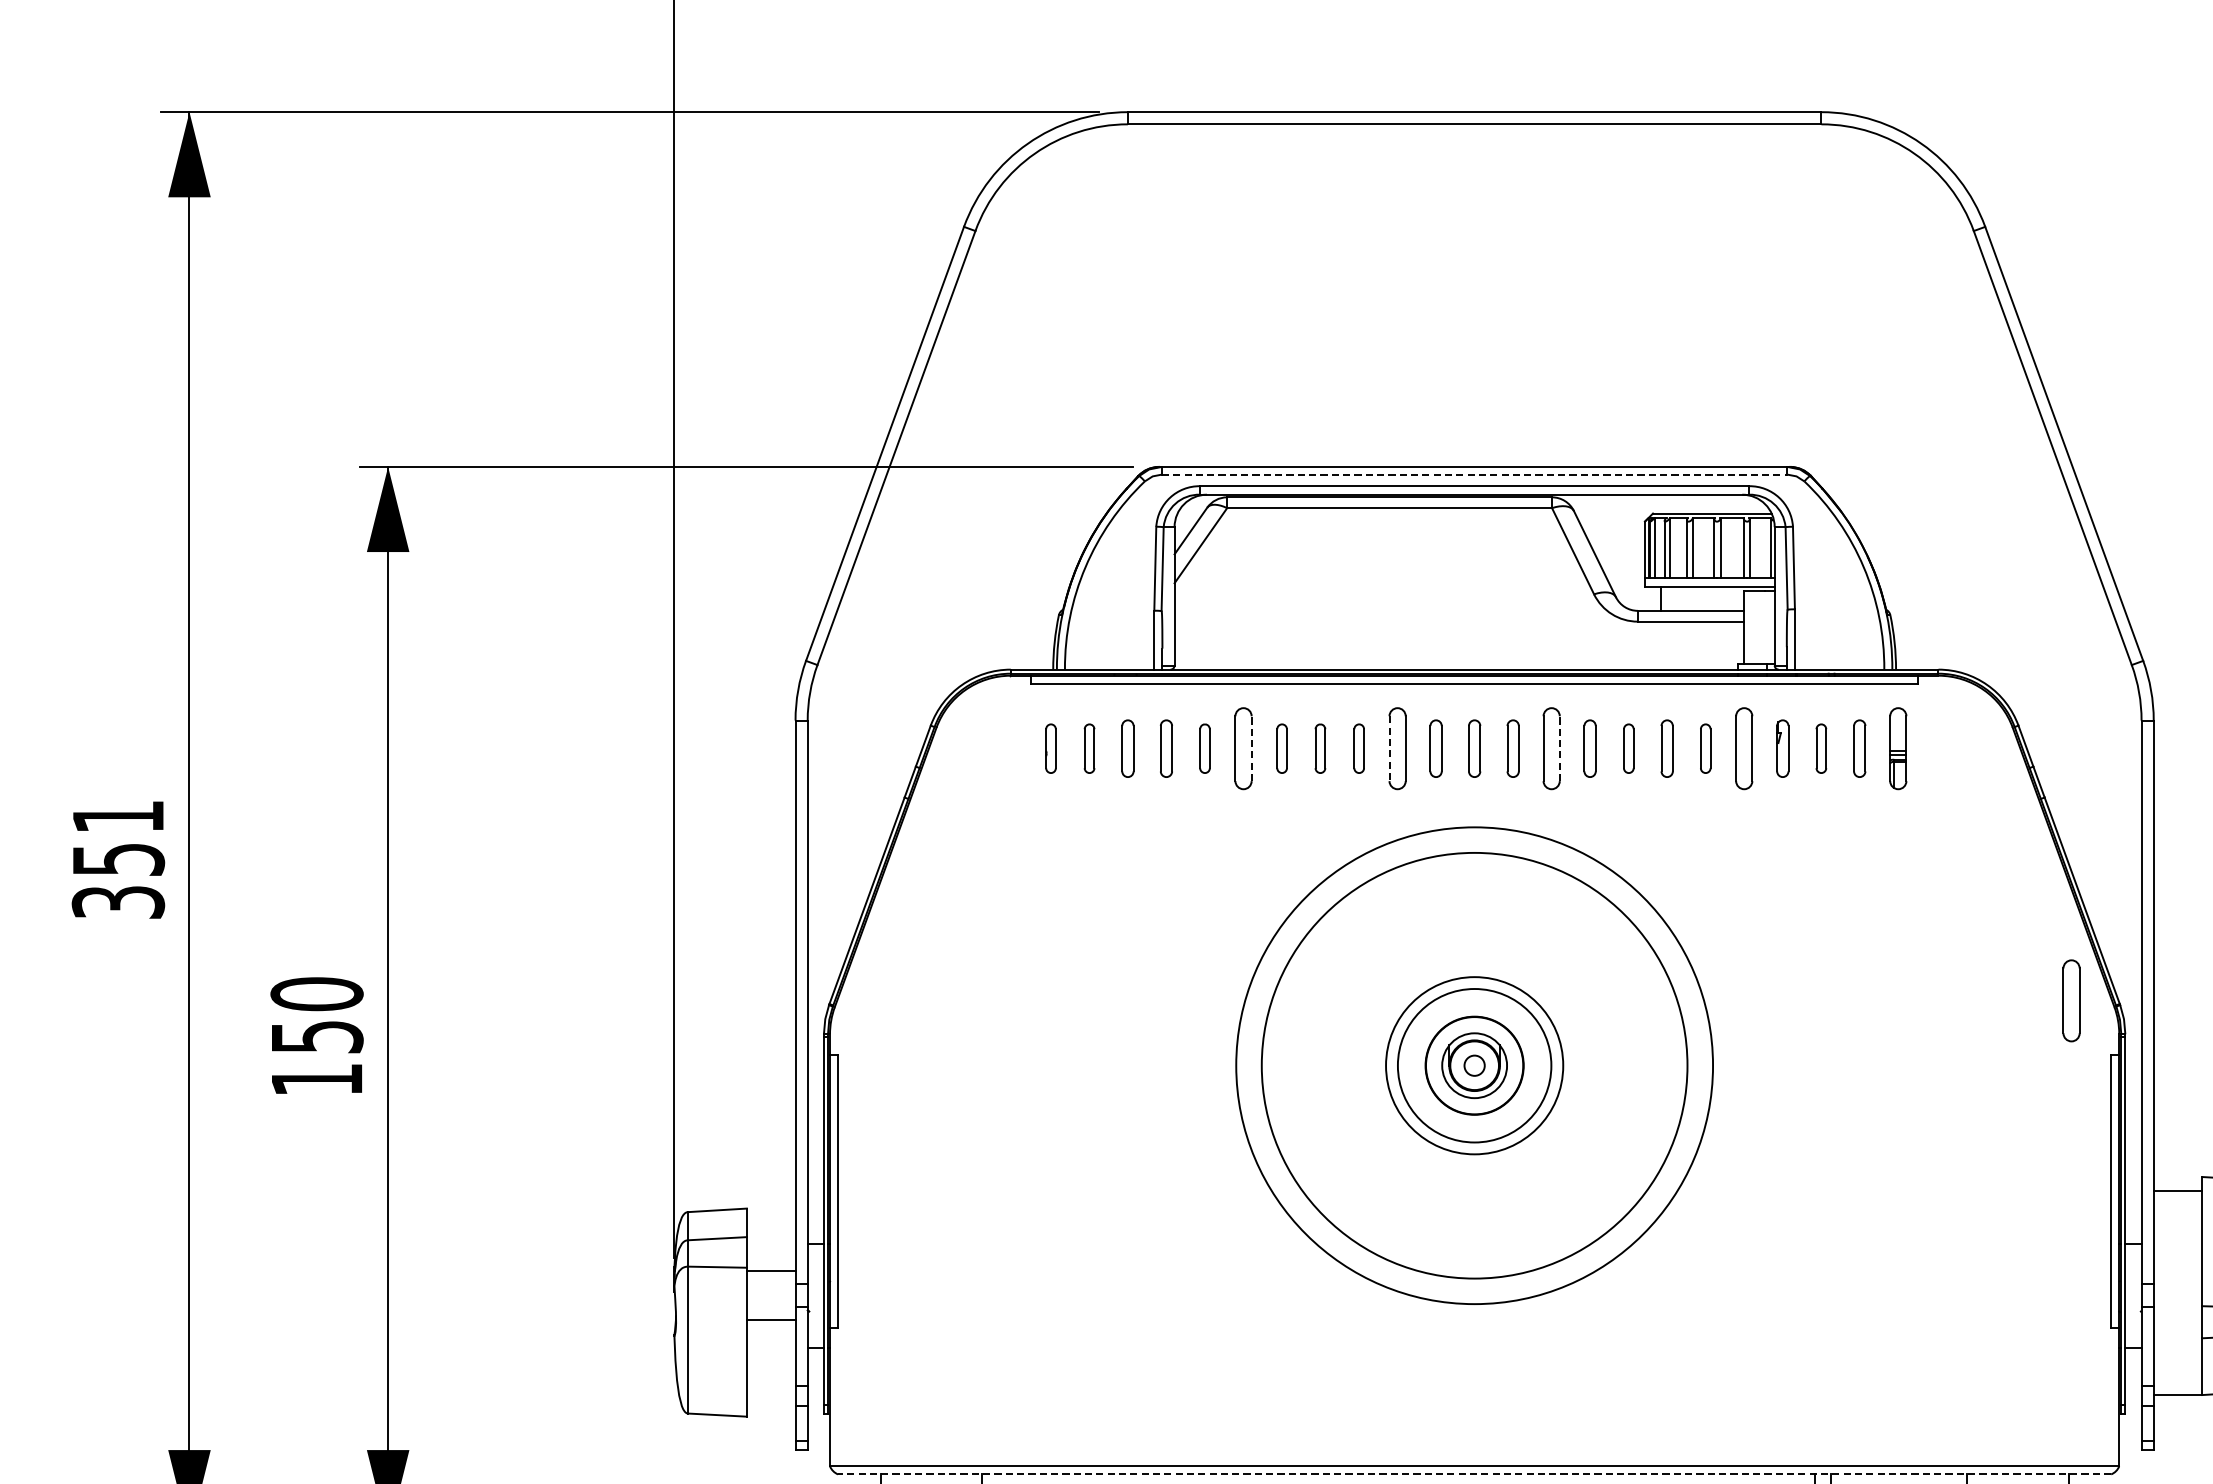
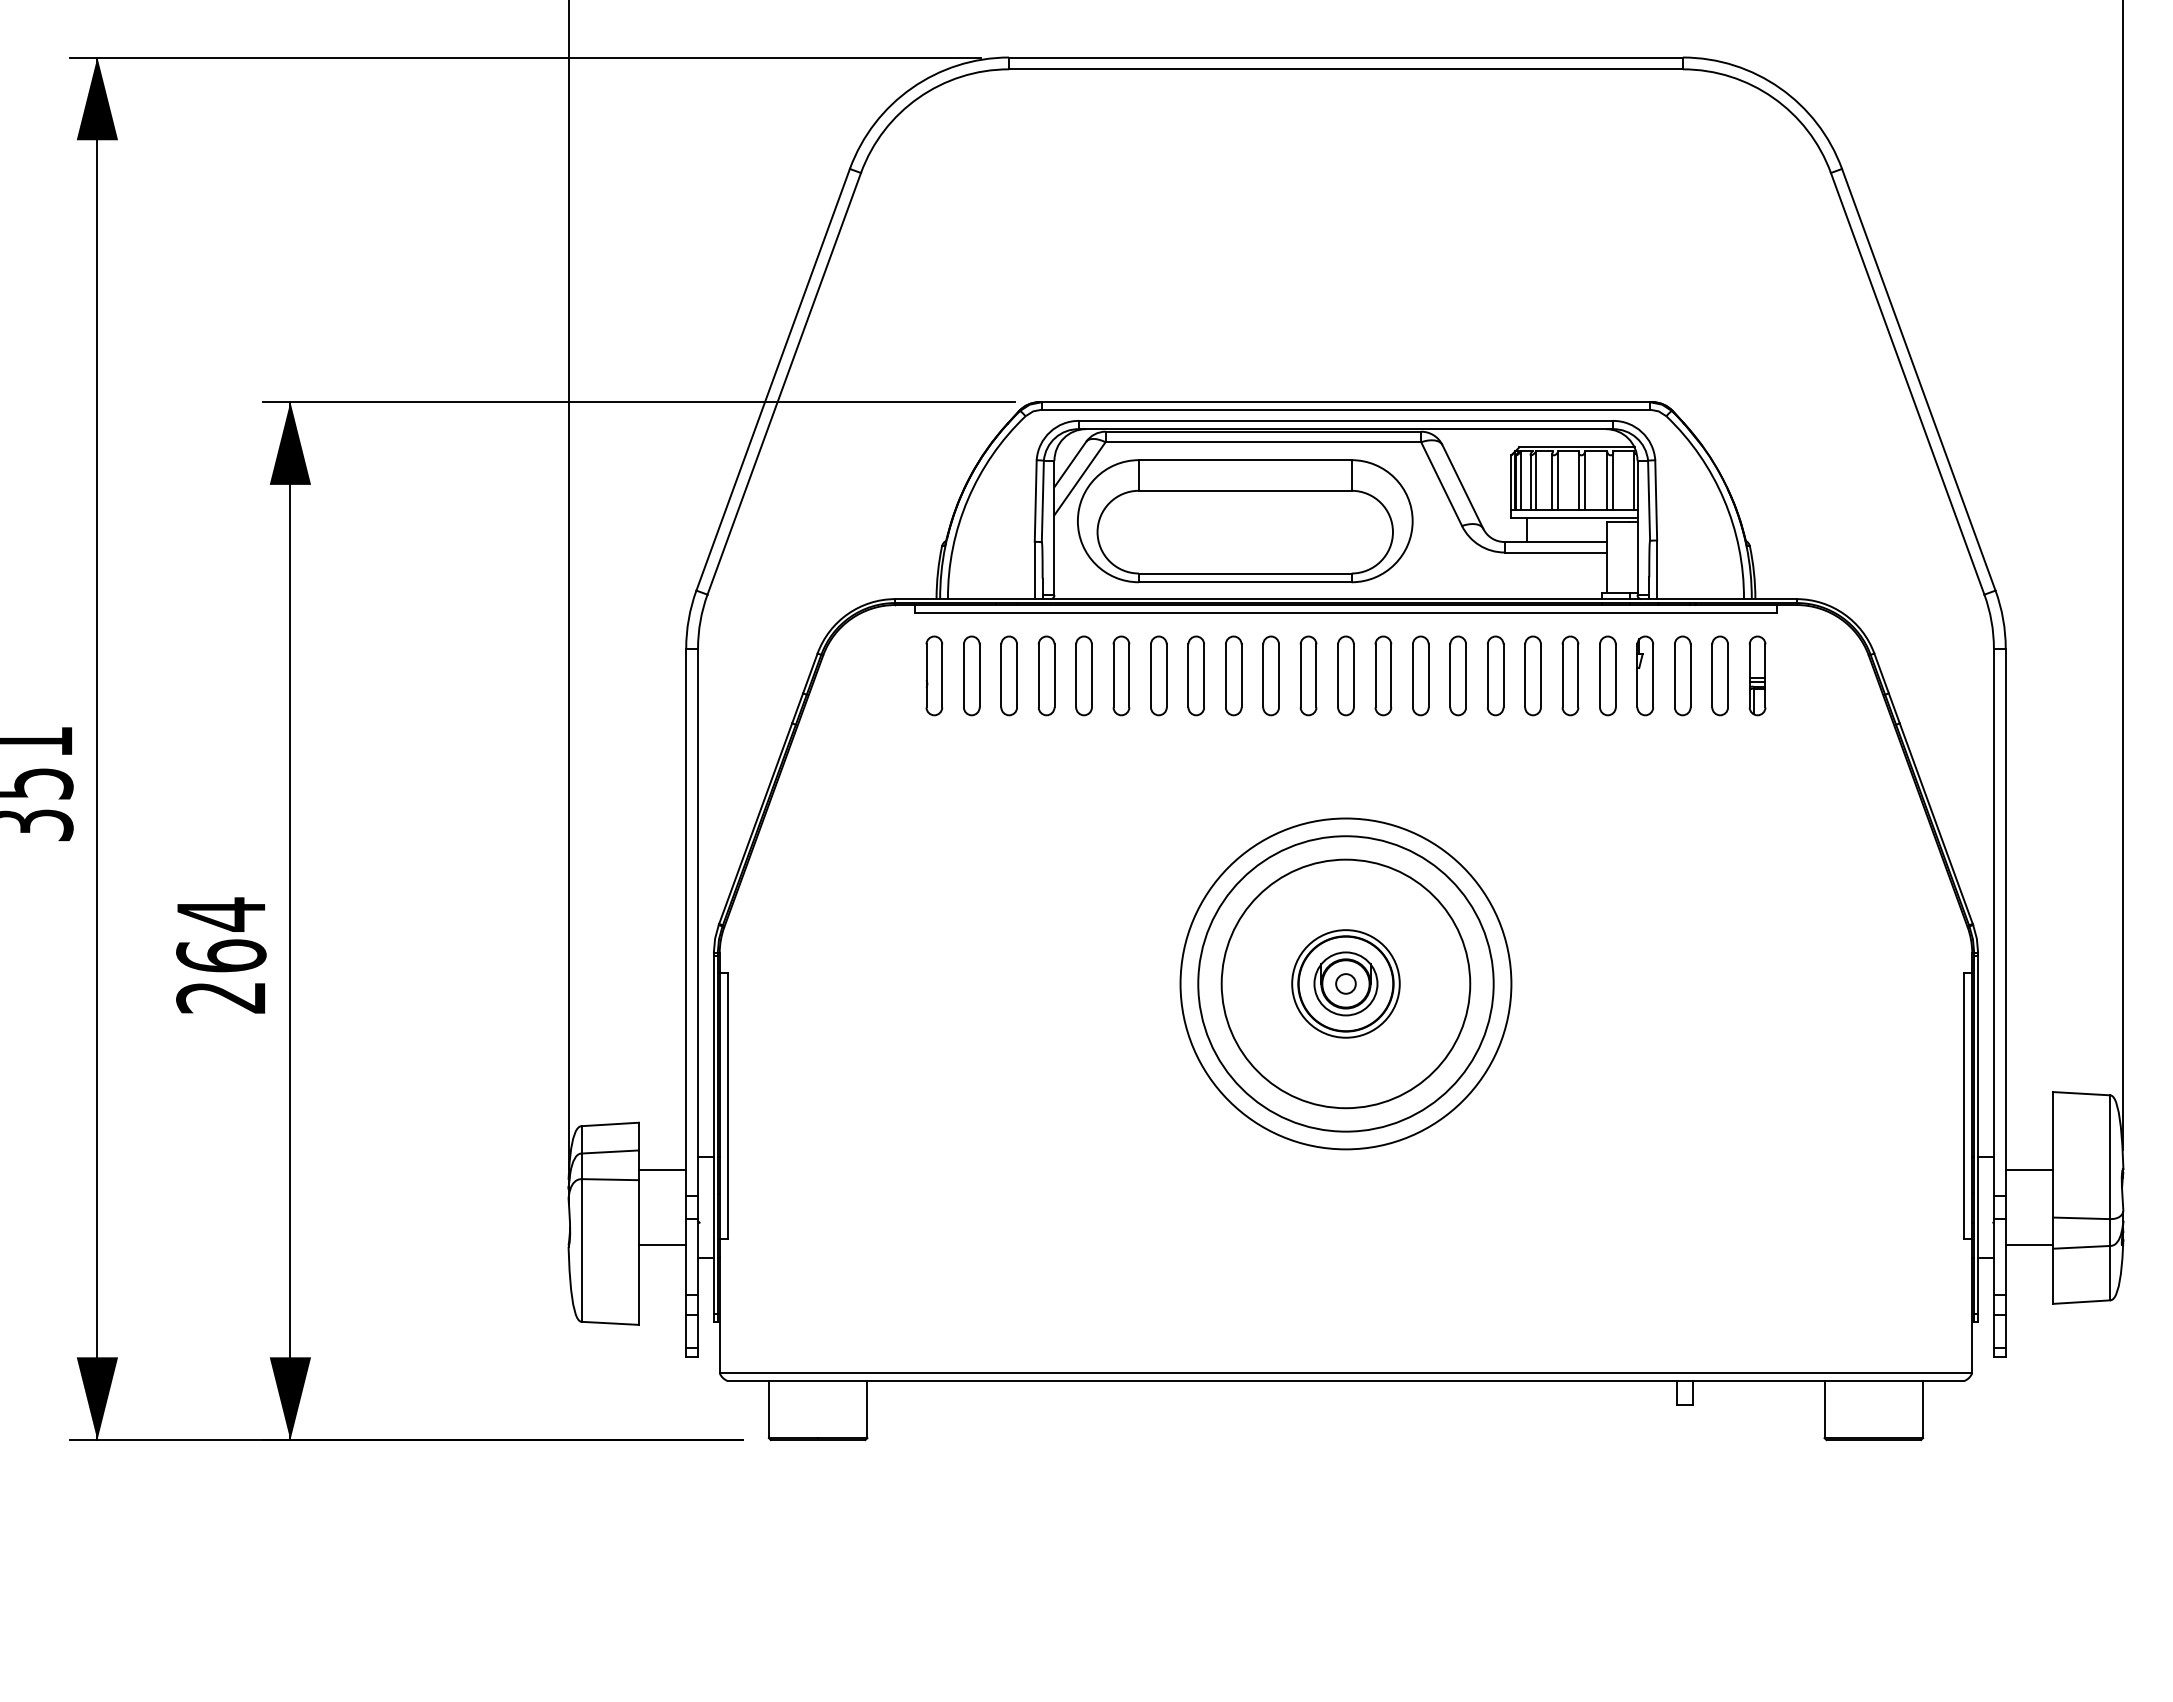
line: (1474, 474) -> (1345, 409), dashed -> solid
part: (1371, 589) -> (1245, 521), added
part: (1051, 748) -> (934, 675), size x1.67
part: (1089, 748) -> (971, 675), size x1.67
part: (1127, 748) -> (1008, 675), size x1.43
part: (1166, 748) -> (1046, 675), size x1.43
part: (1204, 748) -> (1083, 675), size x1.67
line: (1251, 748) -> (1129, 675), dashed -> solid
part: (1281, 748) -> (1158, 675), size x1.67
part: (1319, 748) -> (1195, 675), size x1.67
part: (1358, 748) -> (1233, 675), size x1.67
line: (1389, 748) -> (1263, 675), dashed -> solid
part: (1436, 748) -> (1308, 675), size x1.43
part: (1474, 748) -> (1345, 675), size x1.43
part: (1513, 748) -> (1383, 675), size x1.43
line: (1559, 748) -> (1428, 675), dashed -> solid
part: (1589, 748) -> (1457, 675), size x1.43
part: (1628, 748) -> (1495, 675), size x1.67
part: (1666, 748) -> (1532, 675), size x1.43
part: (1705, 748) -> (1570, 675), size x1.67
part: (1782, 748) -> (1645, 675), size x1.43
part: (1821, 748) -> (1682, 675), size x1.67
part: (1859, 748) -> (1719, 675), size x1.43
part: (2071, 1000) -> (1925, 920), removed
text: (317, 1036) -> (221, 955), 150 -> 264
circle: (1474, 1065) -> (1345, 983), size x0.62
circle: (1474, 1065) -> (1345, 983), size x0.71
circle: (1474, 1065) -> (1345, 983), size x0.71
circle: (1474, 1065) -> (1345, 983), size x1.67
line: (2178, 1190) -> (2029, 1170), moved
line: (771, 1271) -> (662, 1245), moved
line: (771, 1320) -> (662, 1170), moved
line: (2178, 1395) -> (2029, 1245), moved
line: (1474, 1473) -> (1345, 1380), dashed -> solid

